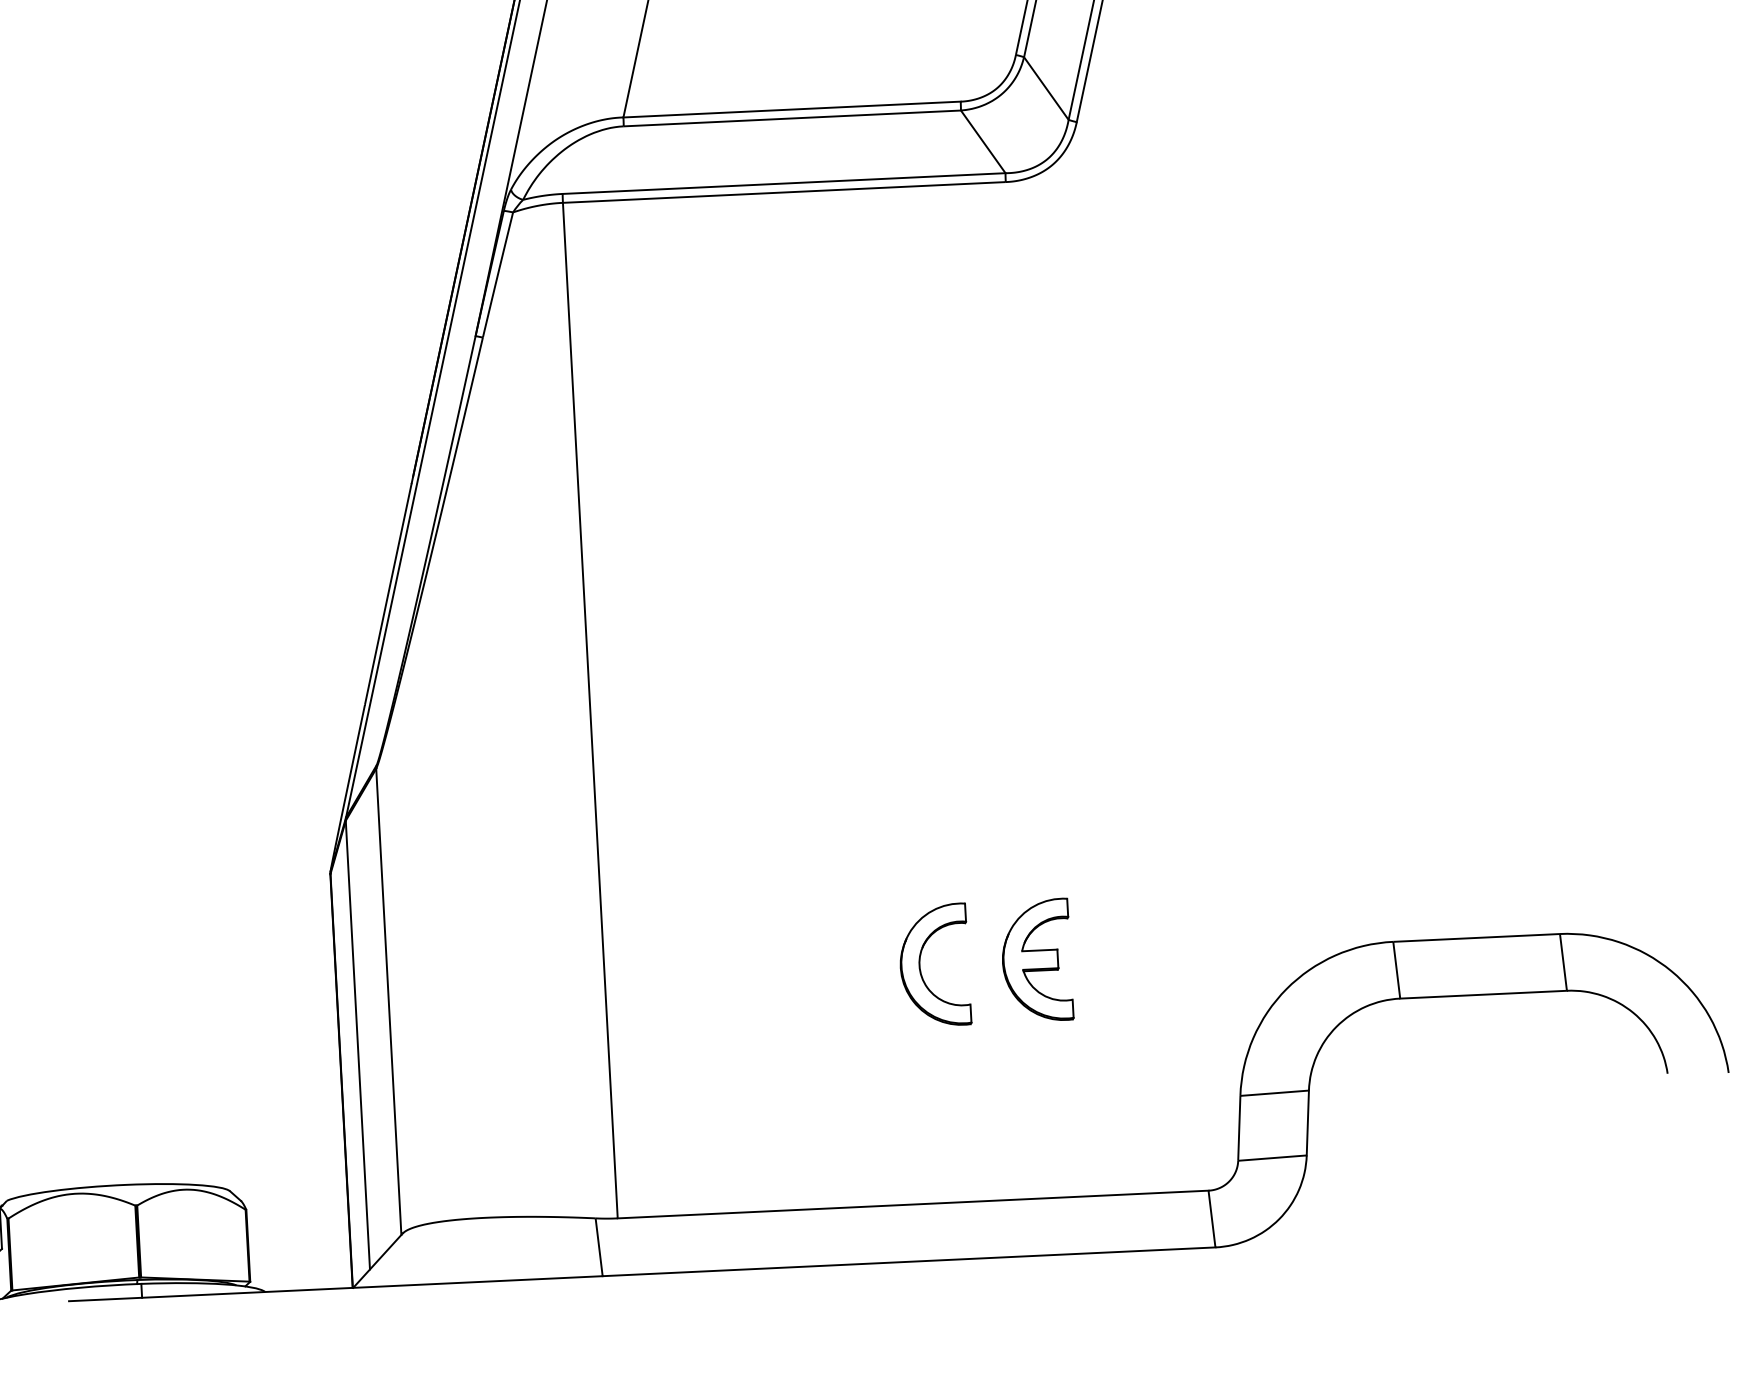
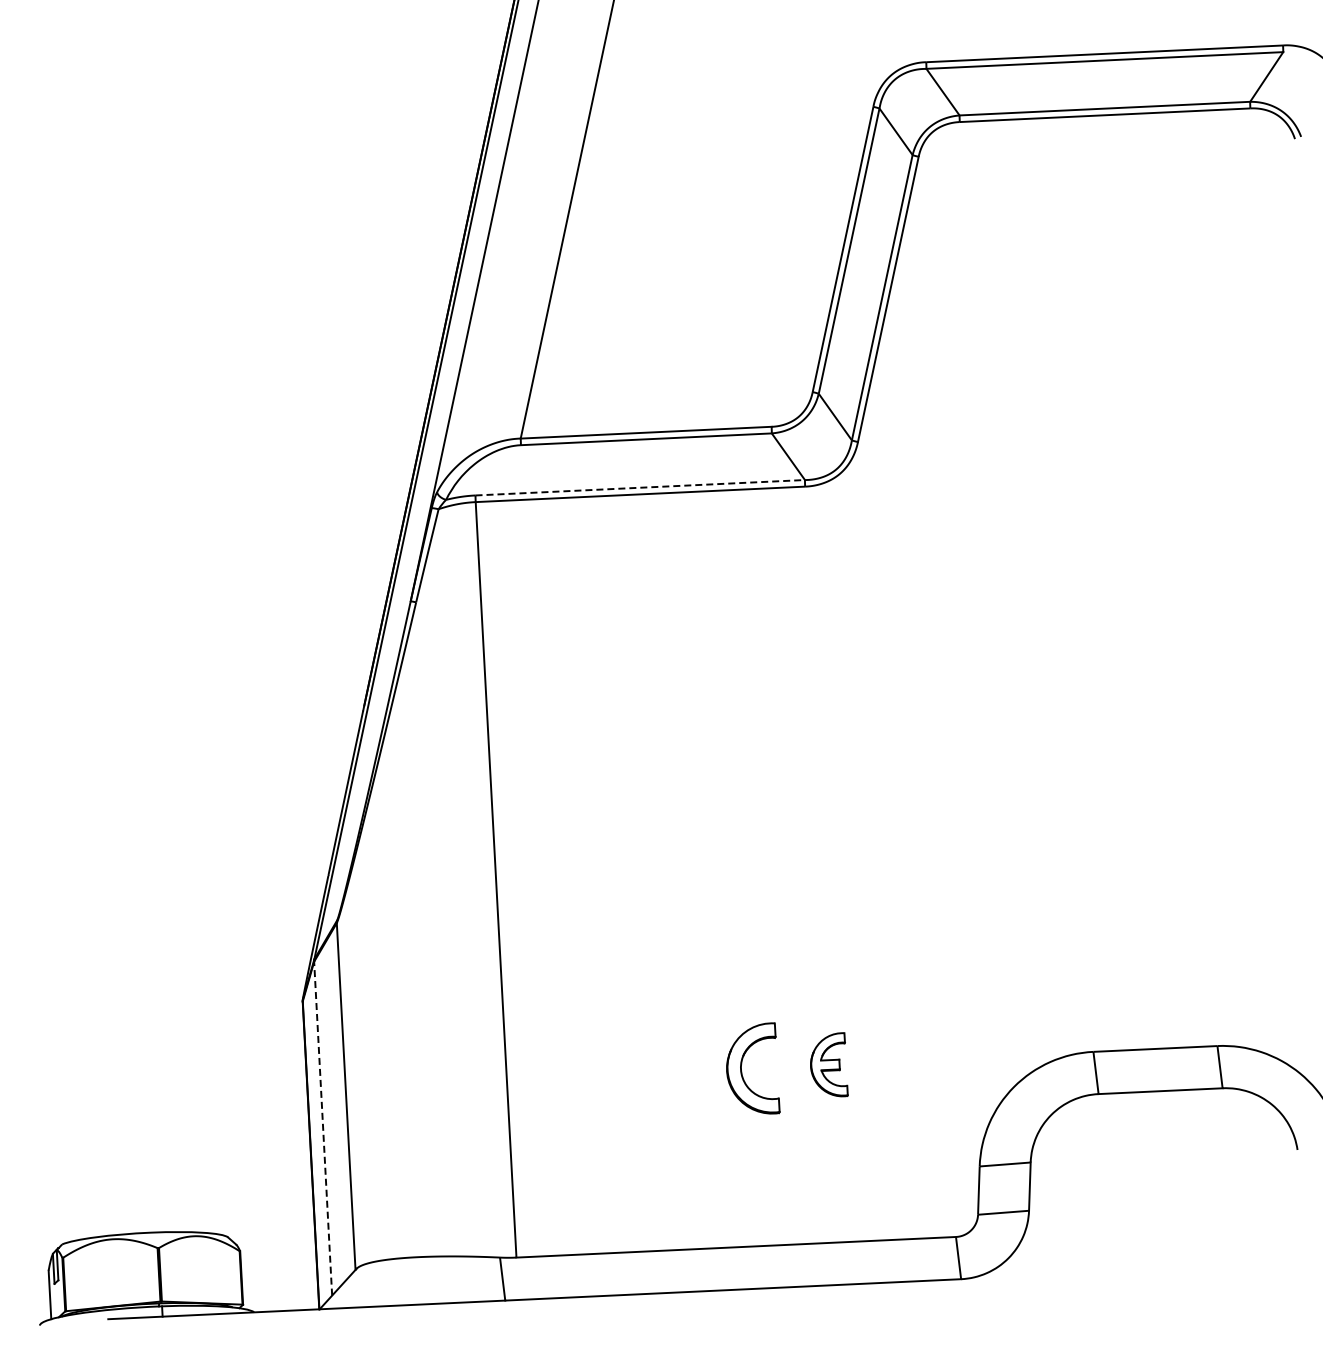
line: (784, 183) -> (640, 487), solid -> dashed
part: (1038, 958) -> (829, 1064), size x0.7
line: (358, 1044) -> (323, 1128), solid -> dashed

